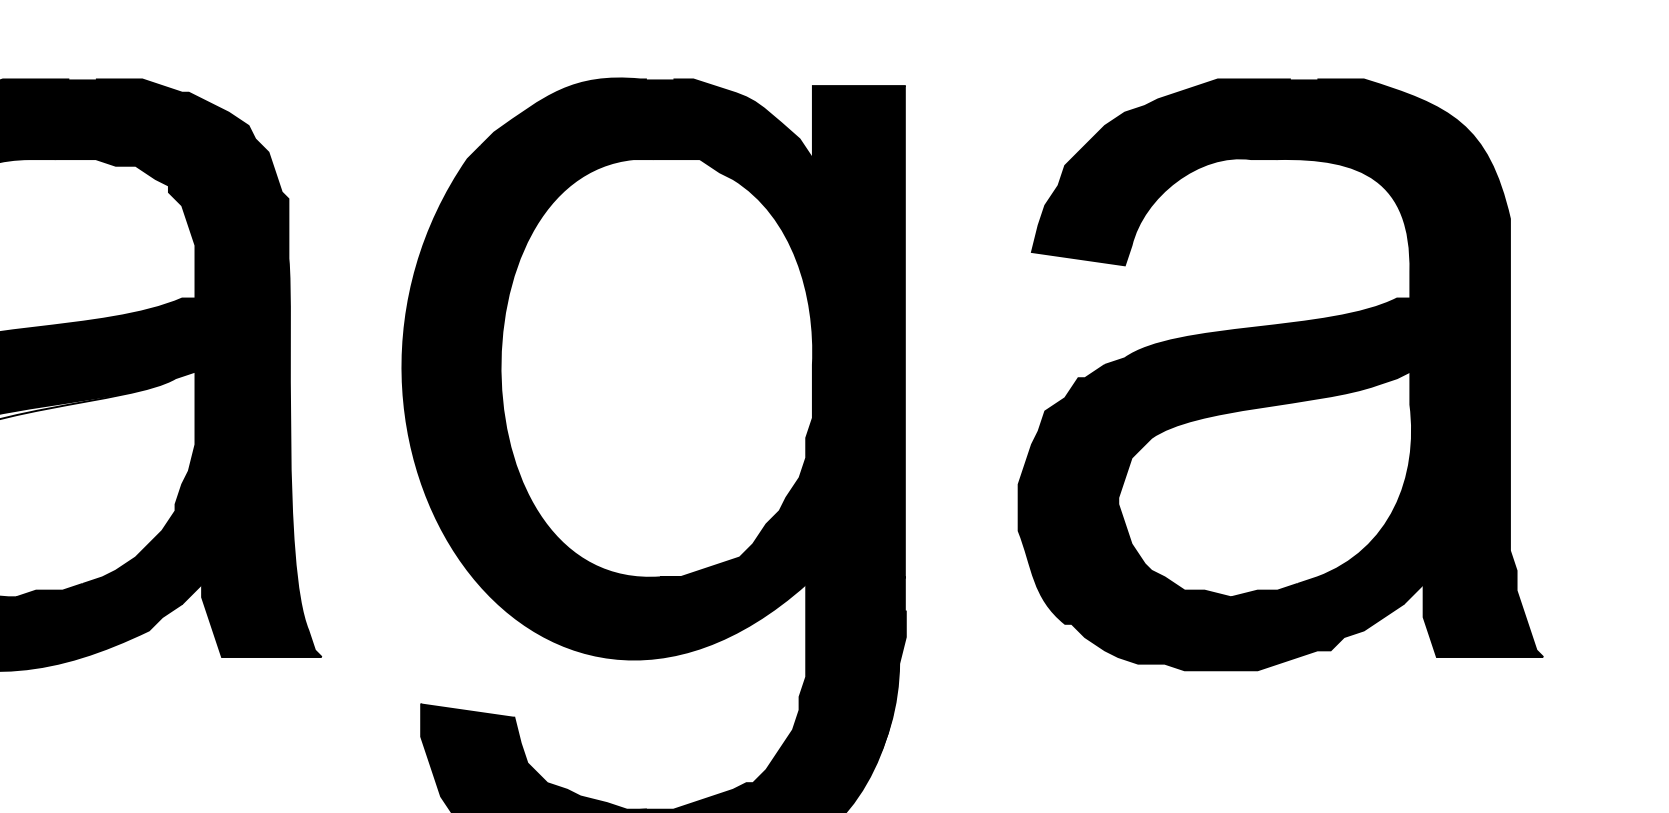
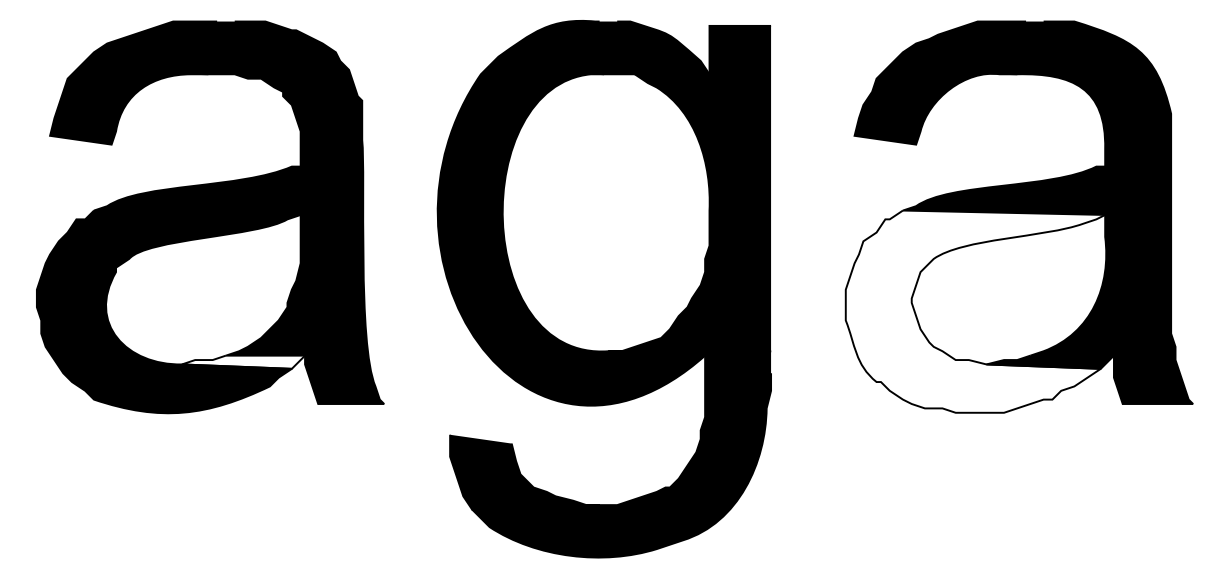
fill: (1214, 517) -> (975, 311), removed
fill: (109, 592) -> (243, 361), removed

